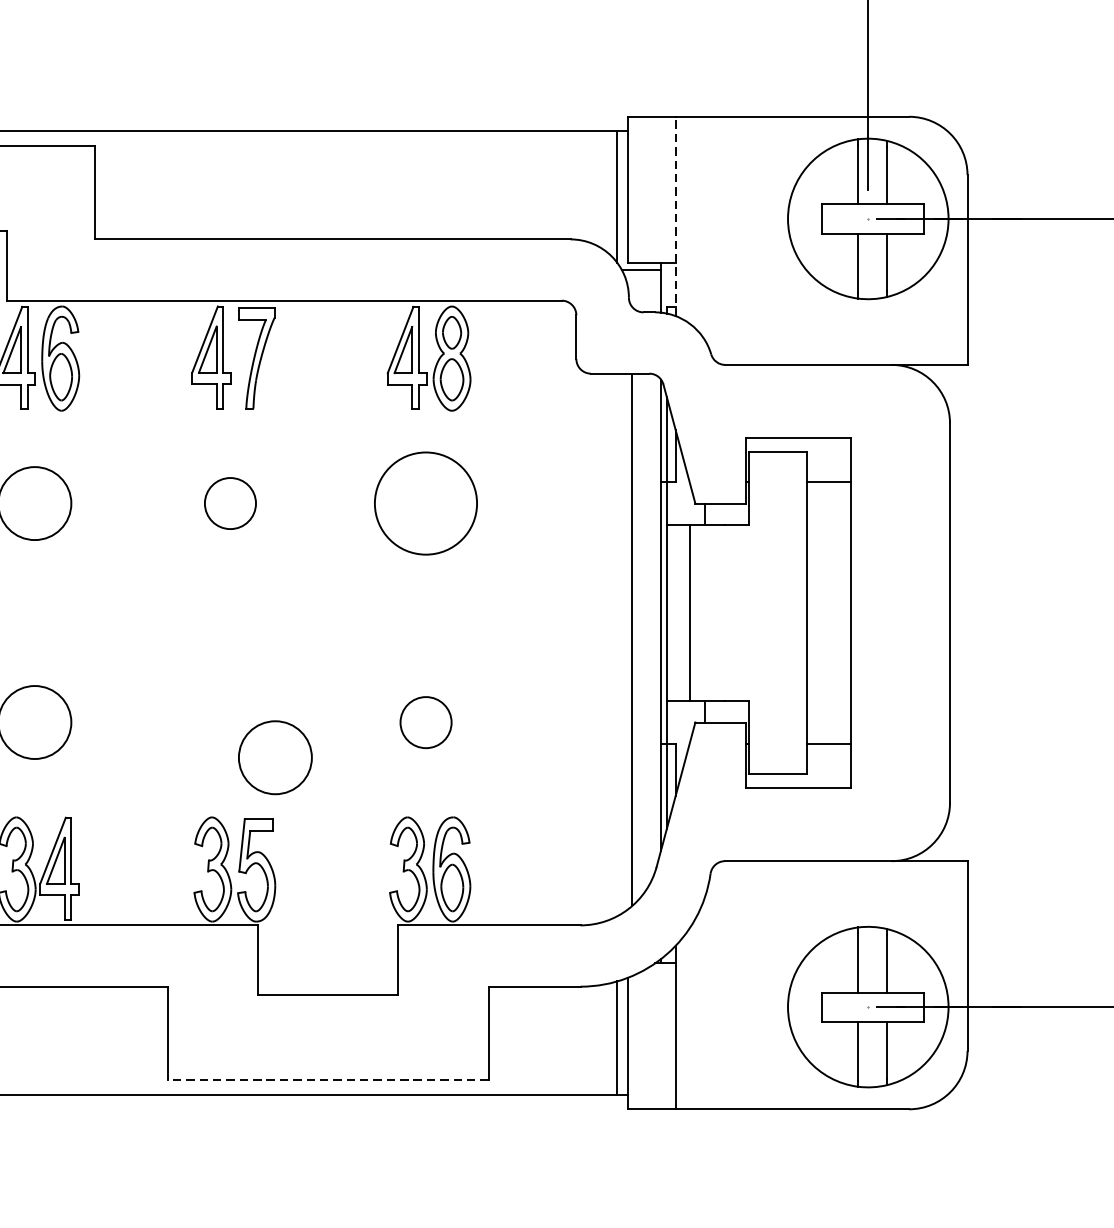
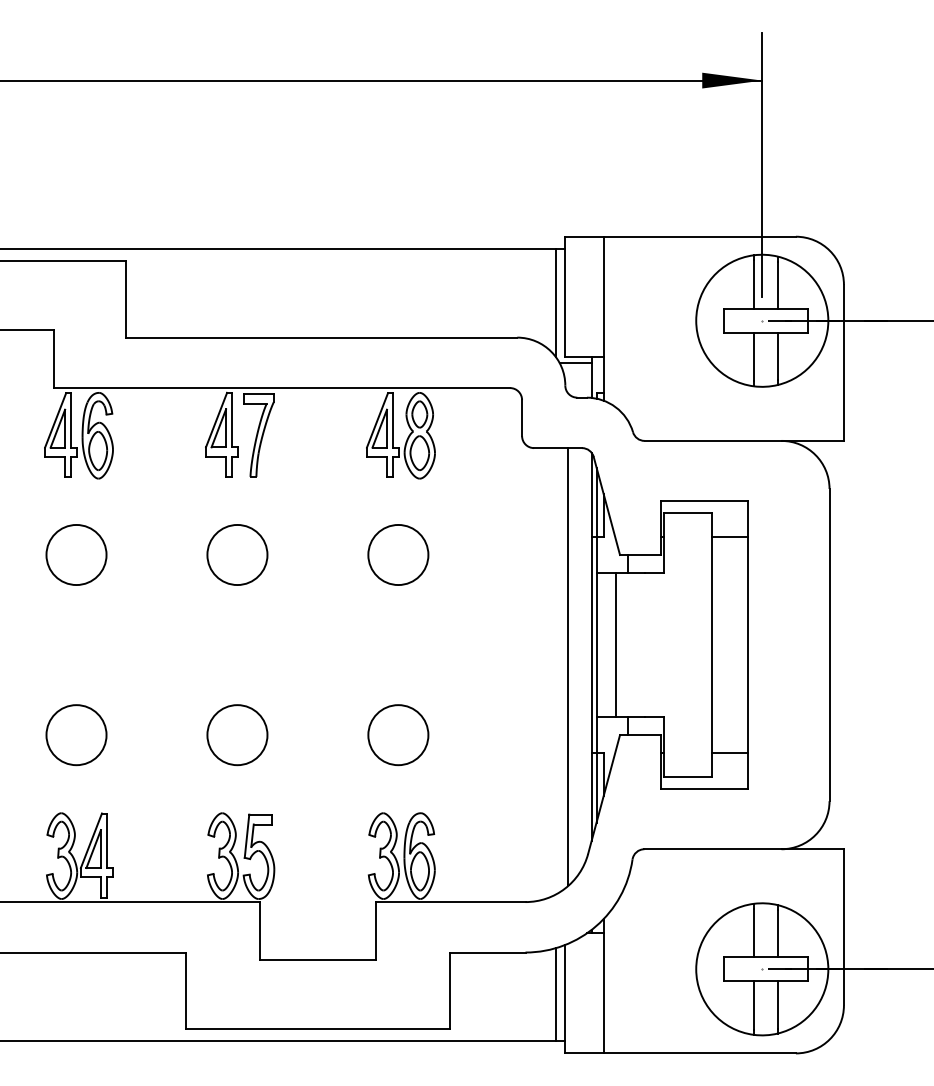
line: (675, 216) -> (603, 318), dashed -> solid
circle: (230, 502) -> (237, 554), size x1.43
circle: (426, 502) -> (398, 554), size x0.71
circle: (426, 722) -> (398, 735), size x1.43
circle: (275, 758) -> (237, 735), moved
line: (327, 1080) -> (317, 1029), dashed -> solid

